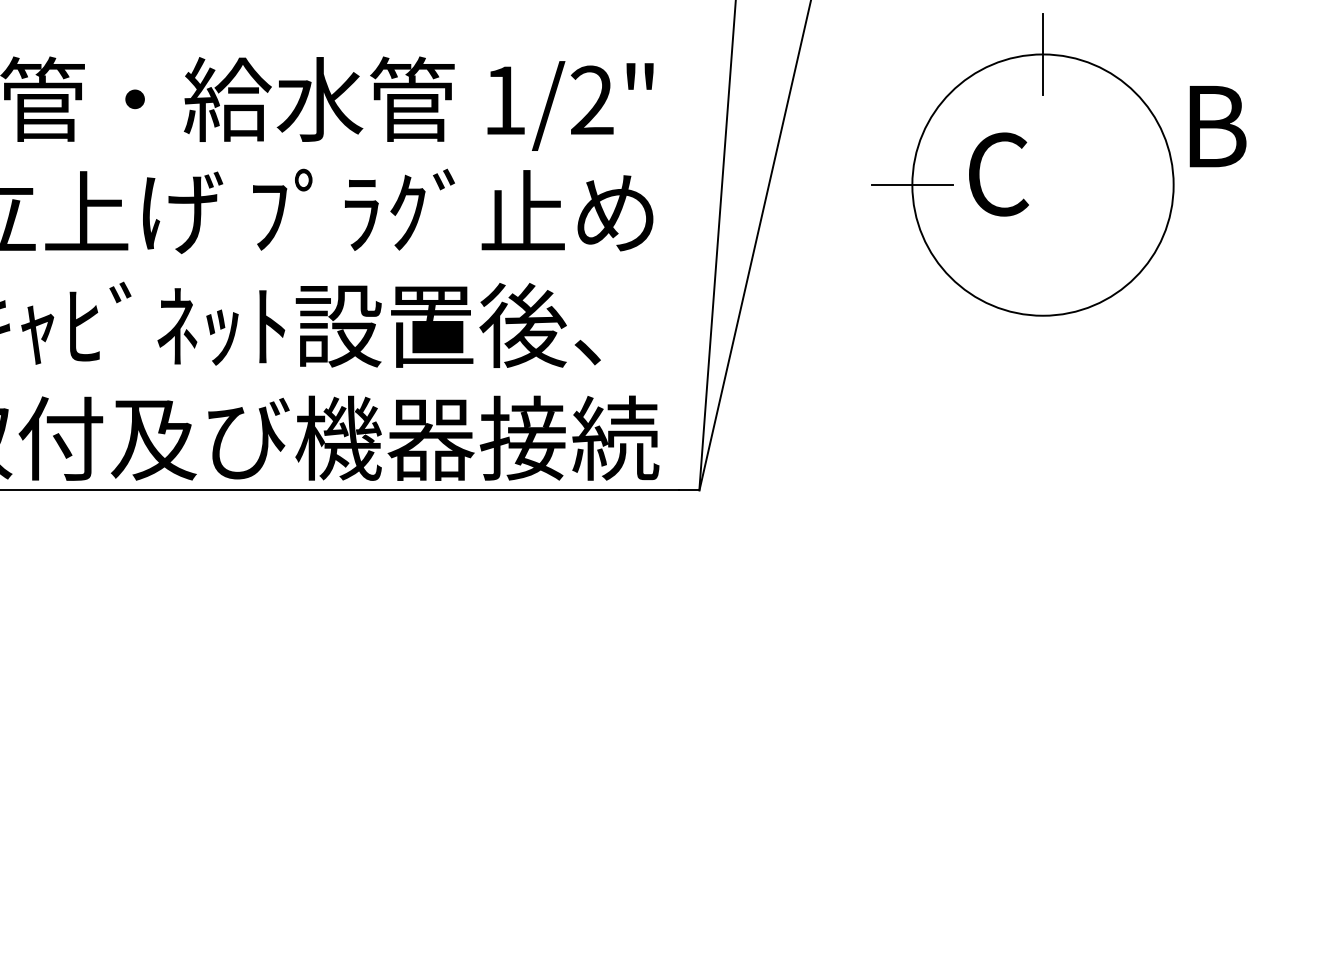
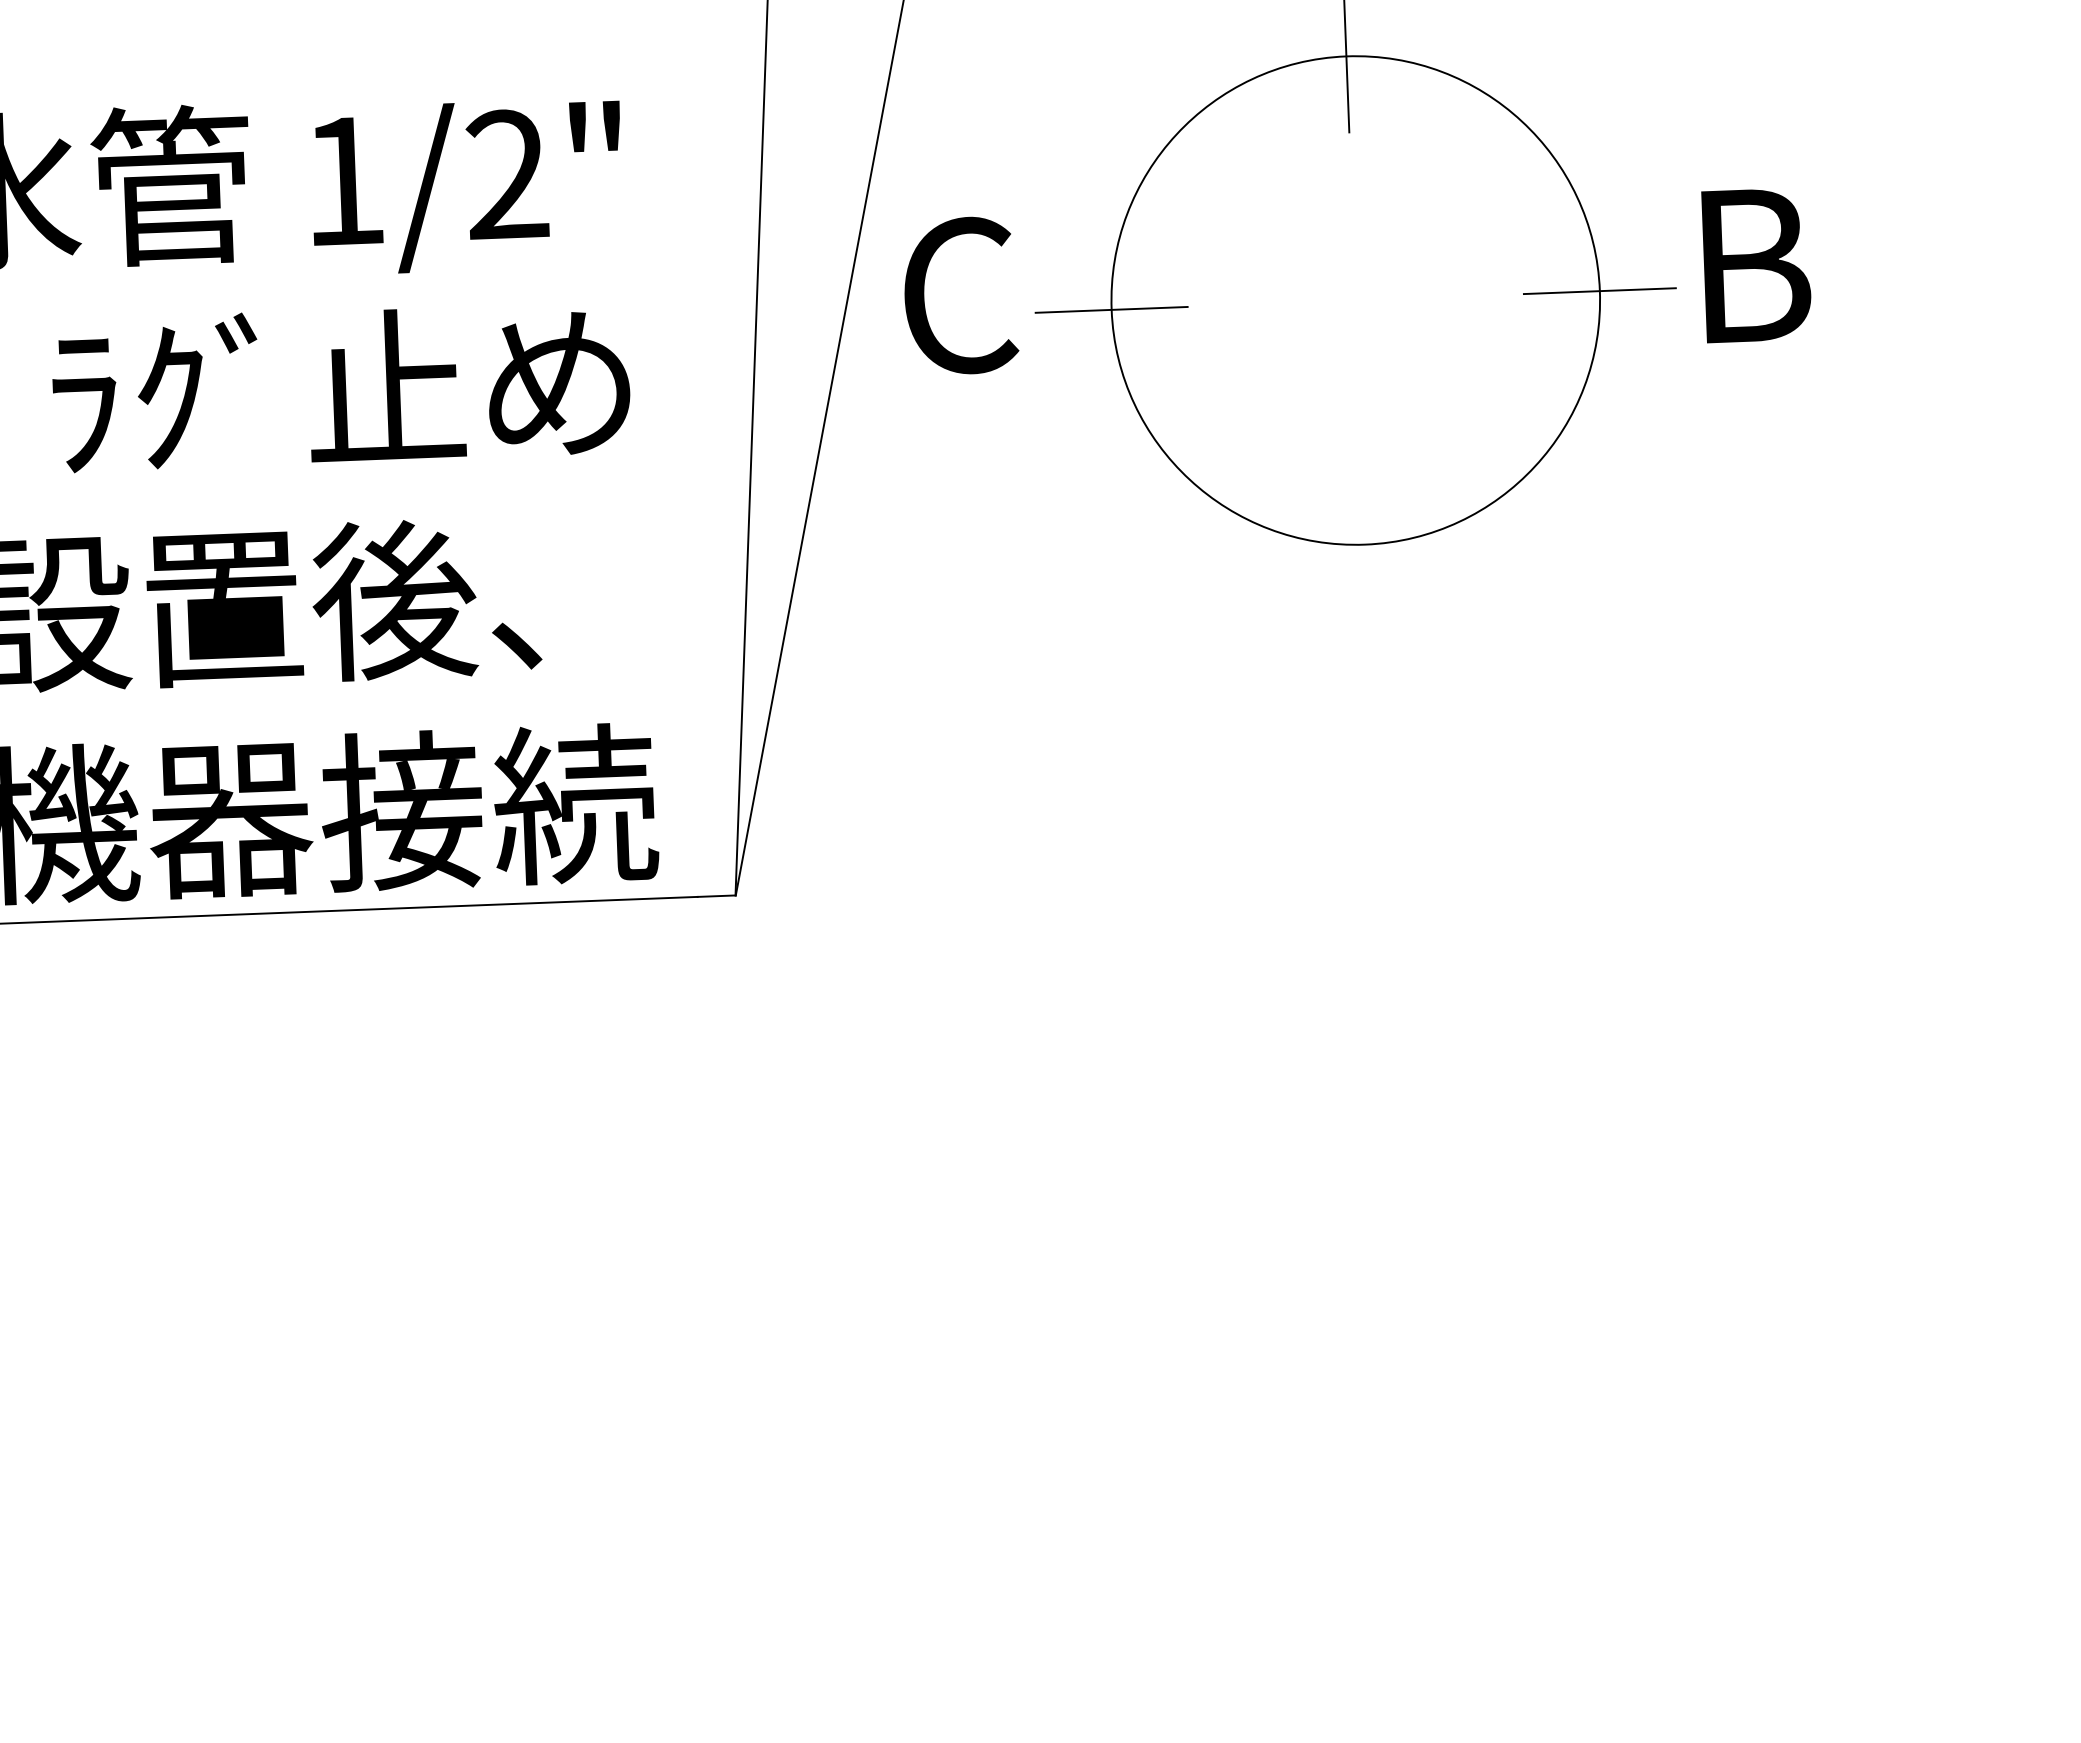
text: (1217, 126) -> (1755, 265), moved
text: (998, 174) -> (959, 295), moved
line: (1173, 185) -> (1599, 291), added

